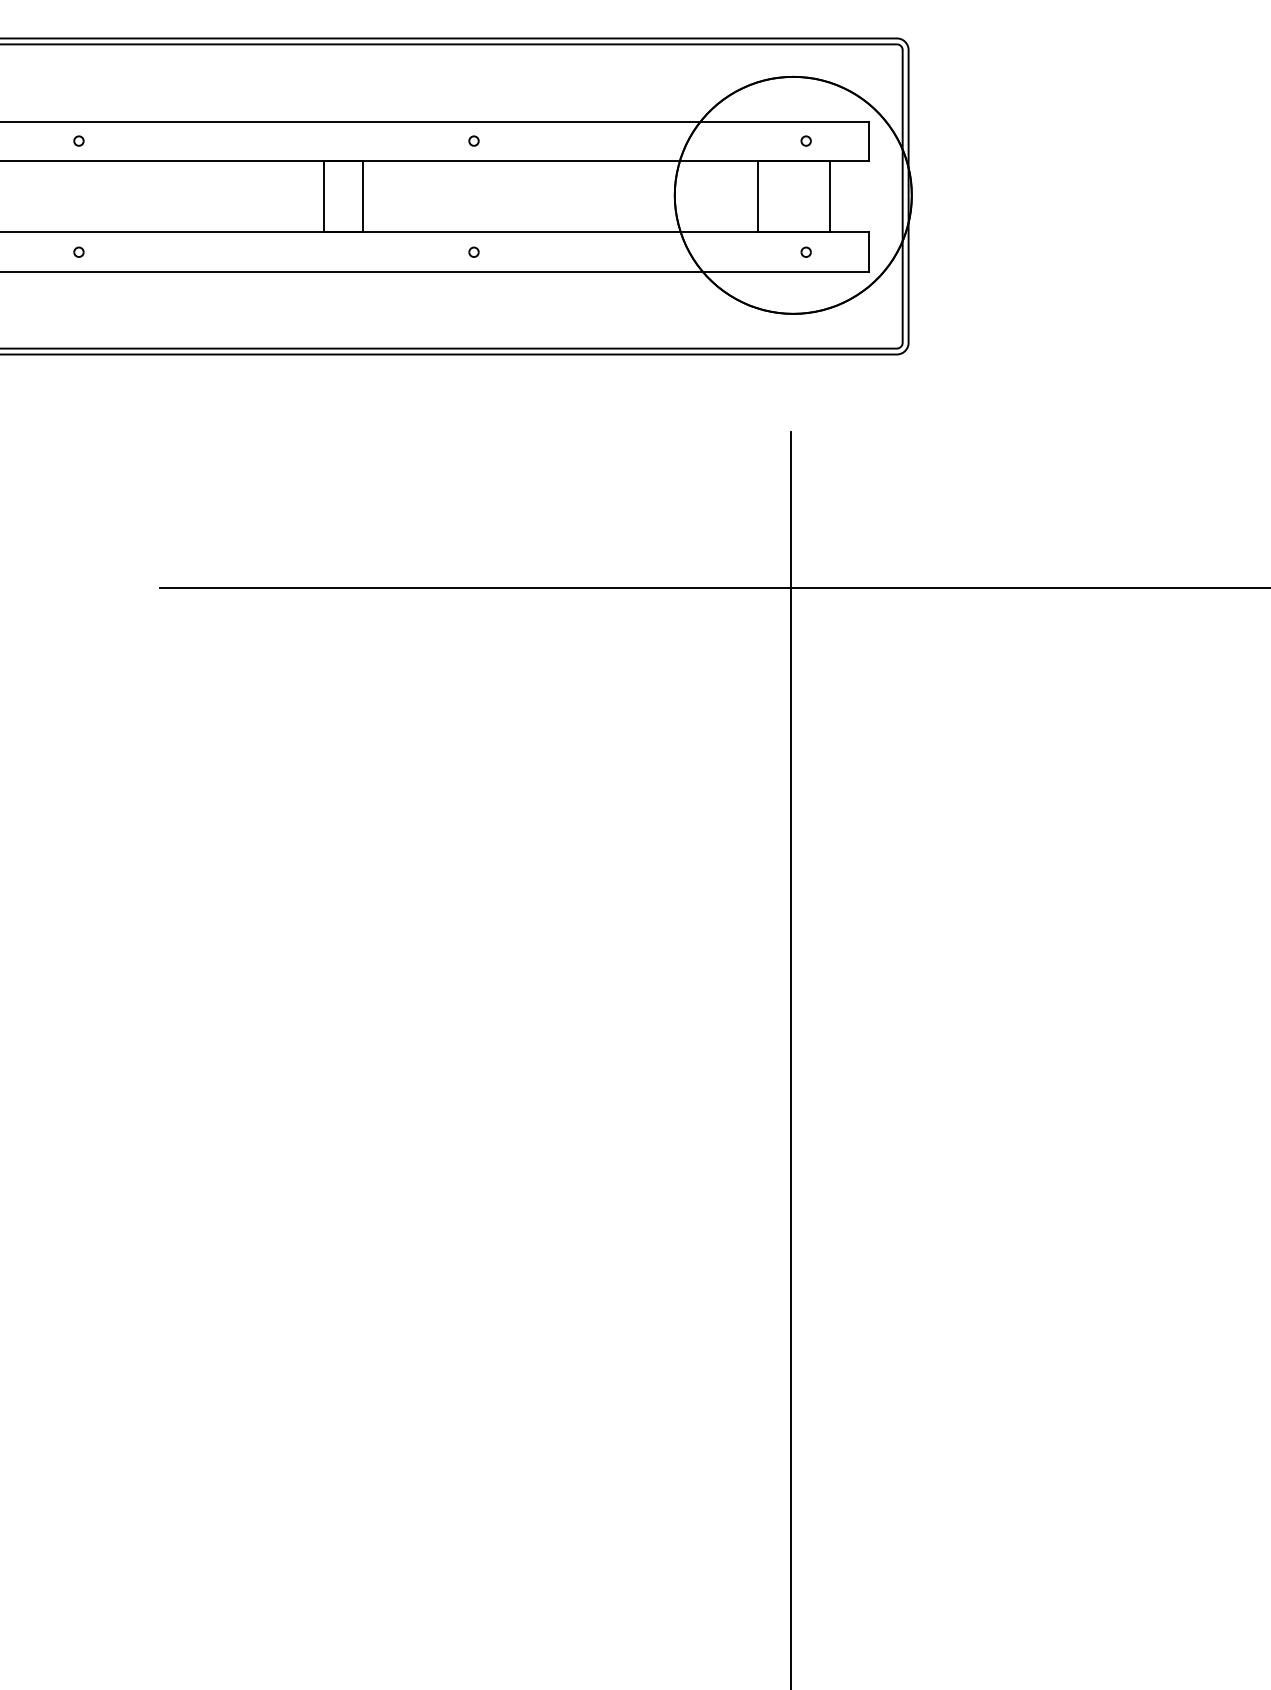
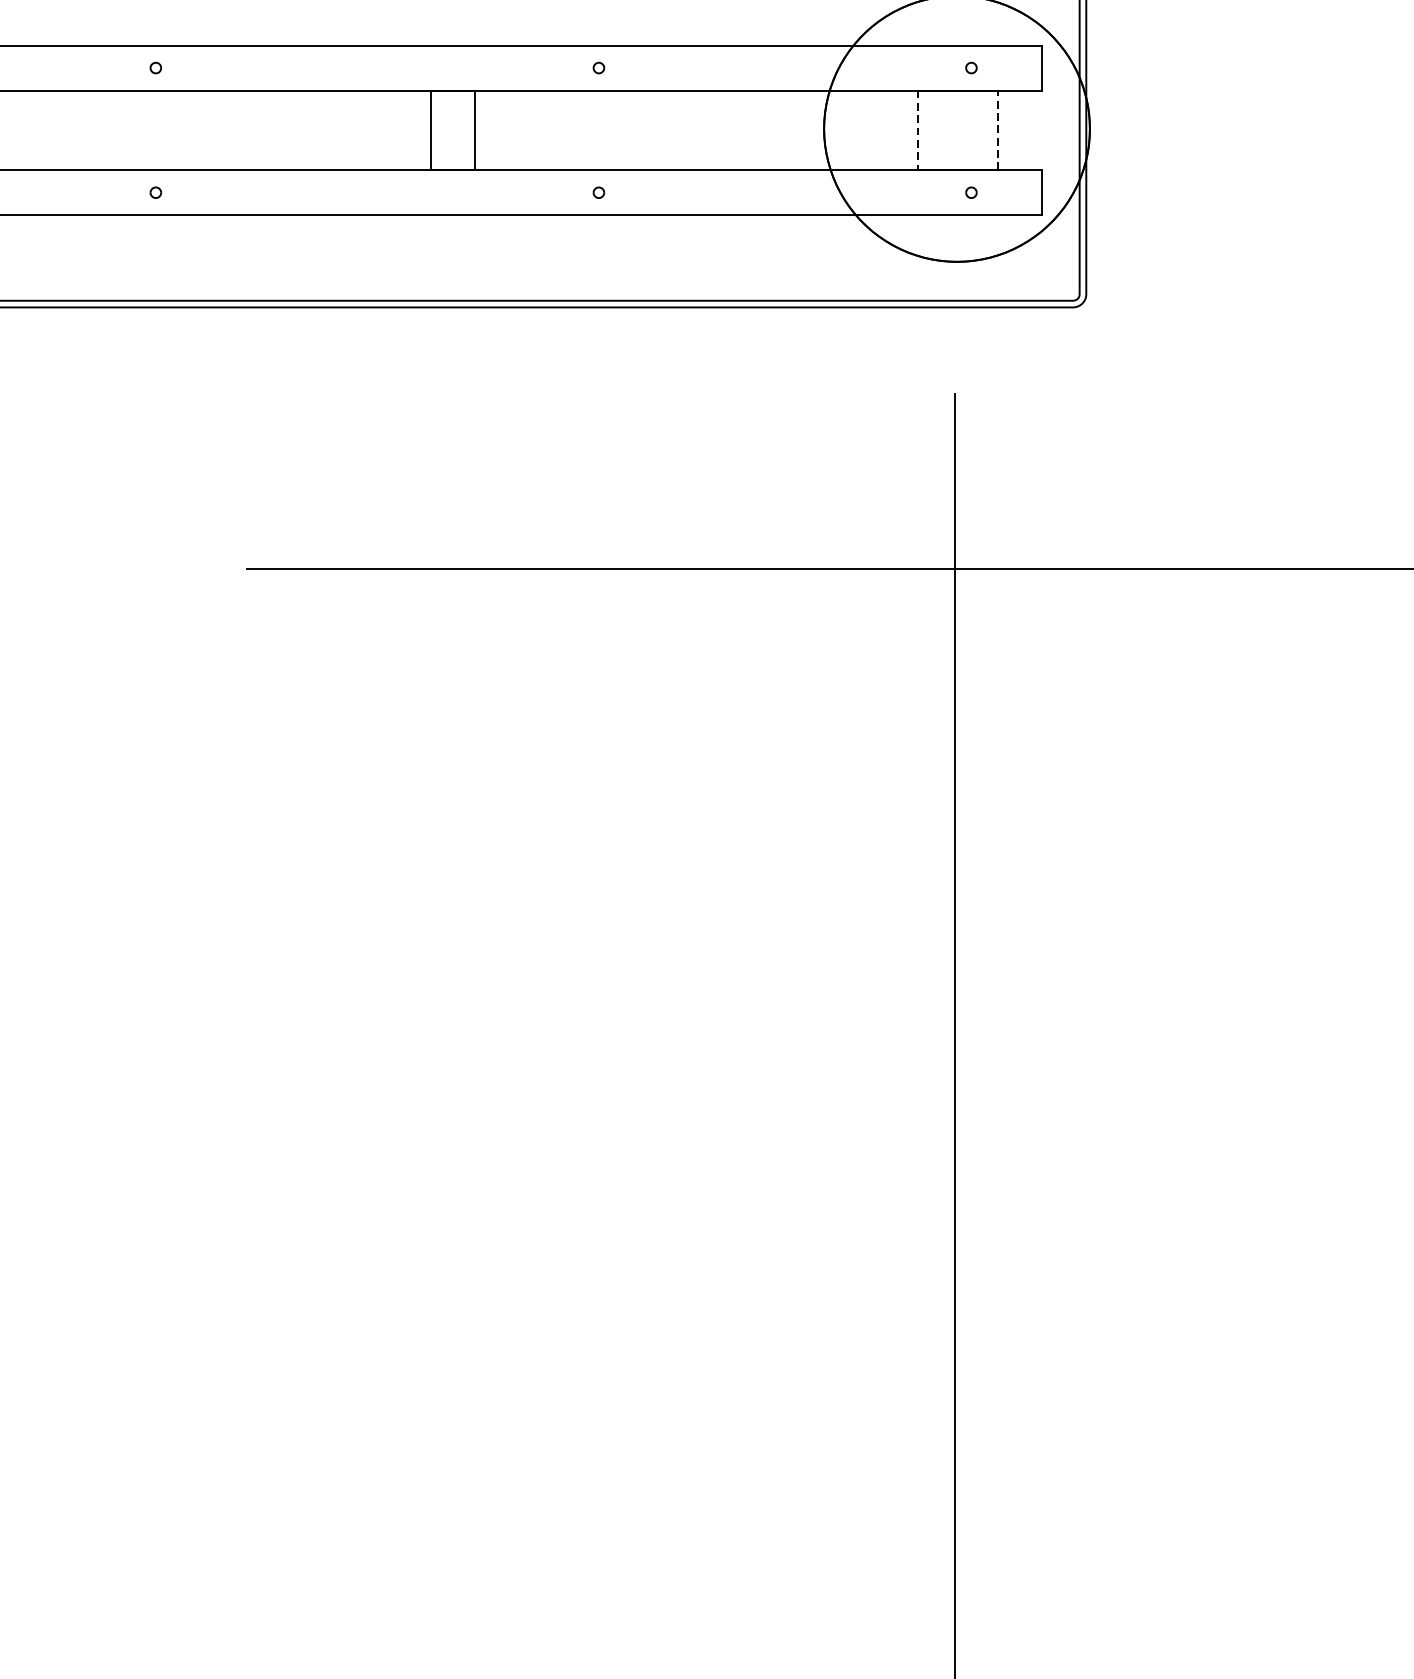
line: (758, 196) -> (917, 130), solid -> dashed
line: (829, 196) -> (997, 130), solid -> dashed

